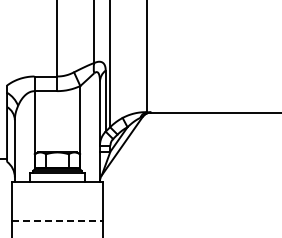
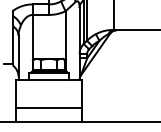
line: (57, 221) -> (49, 108), dashed -> solid

